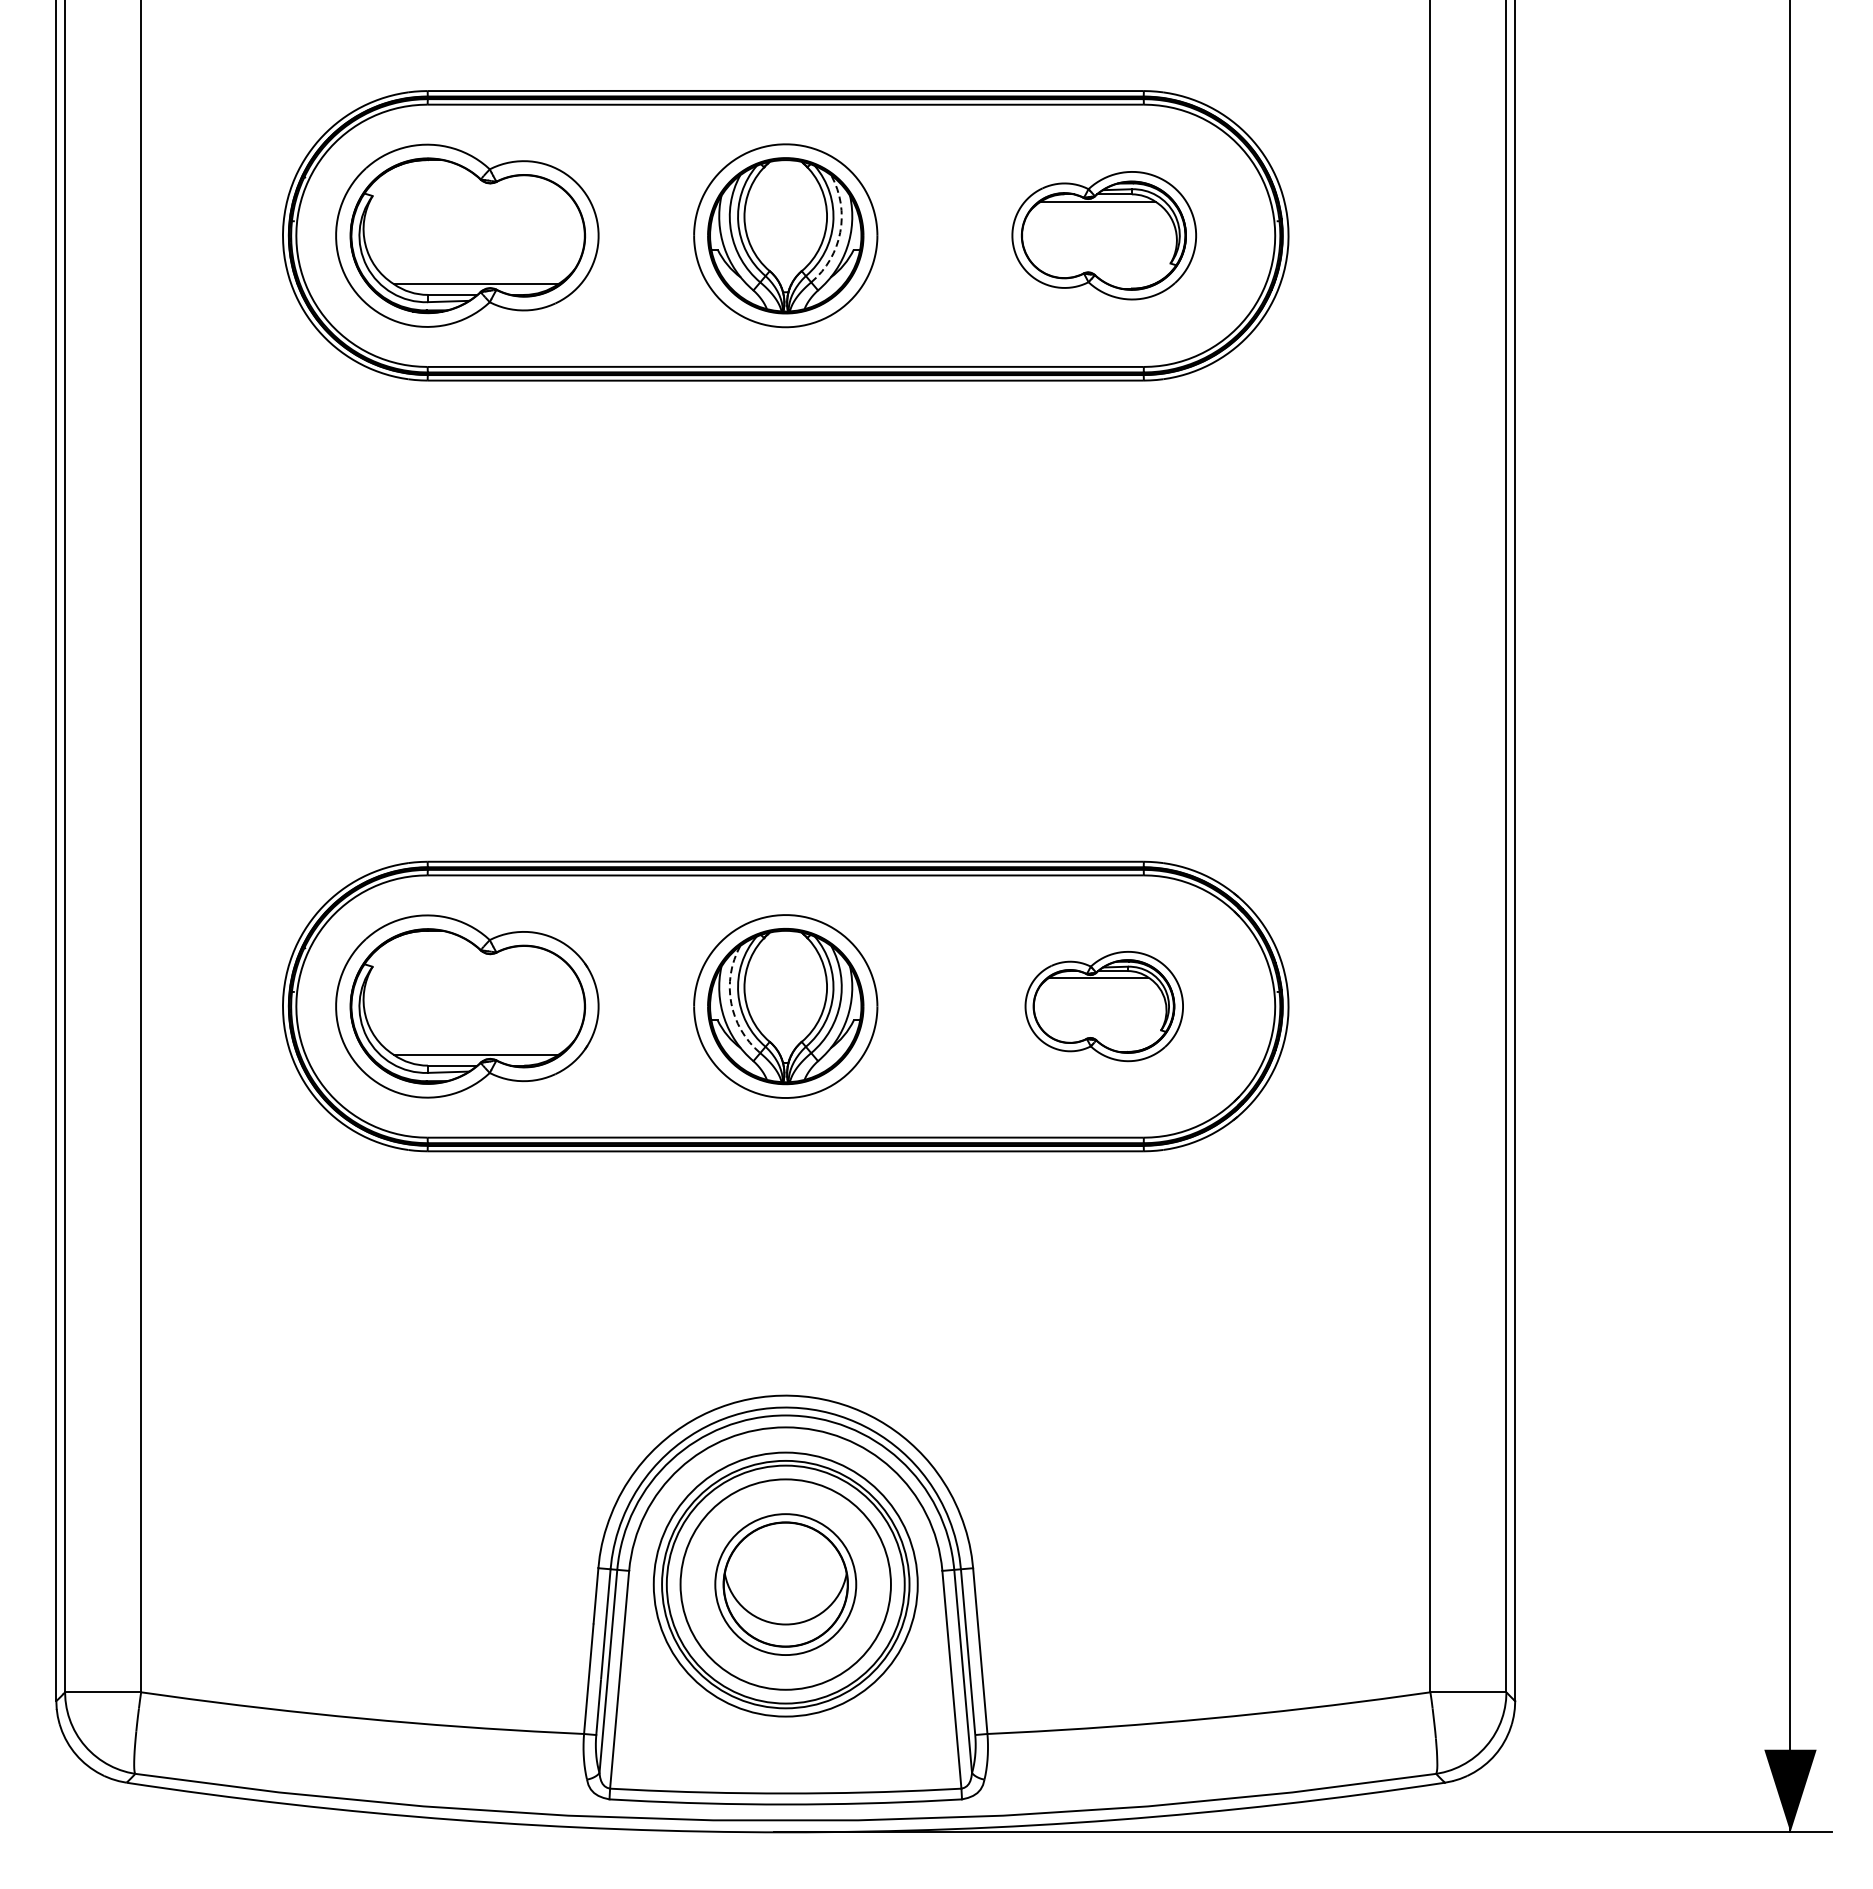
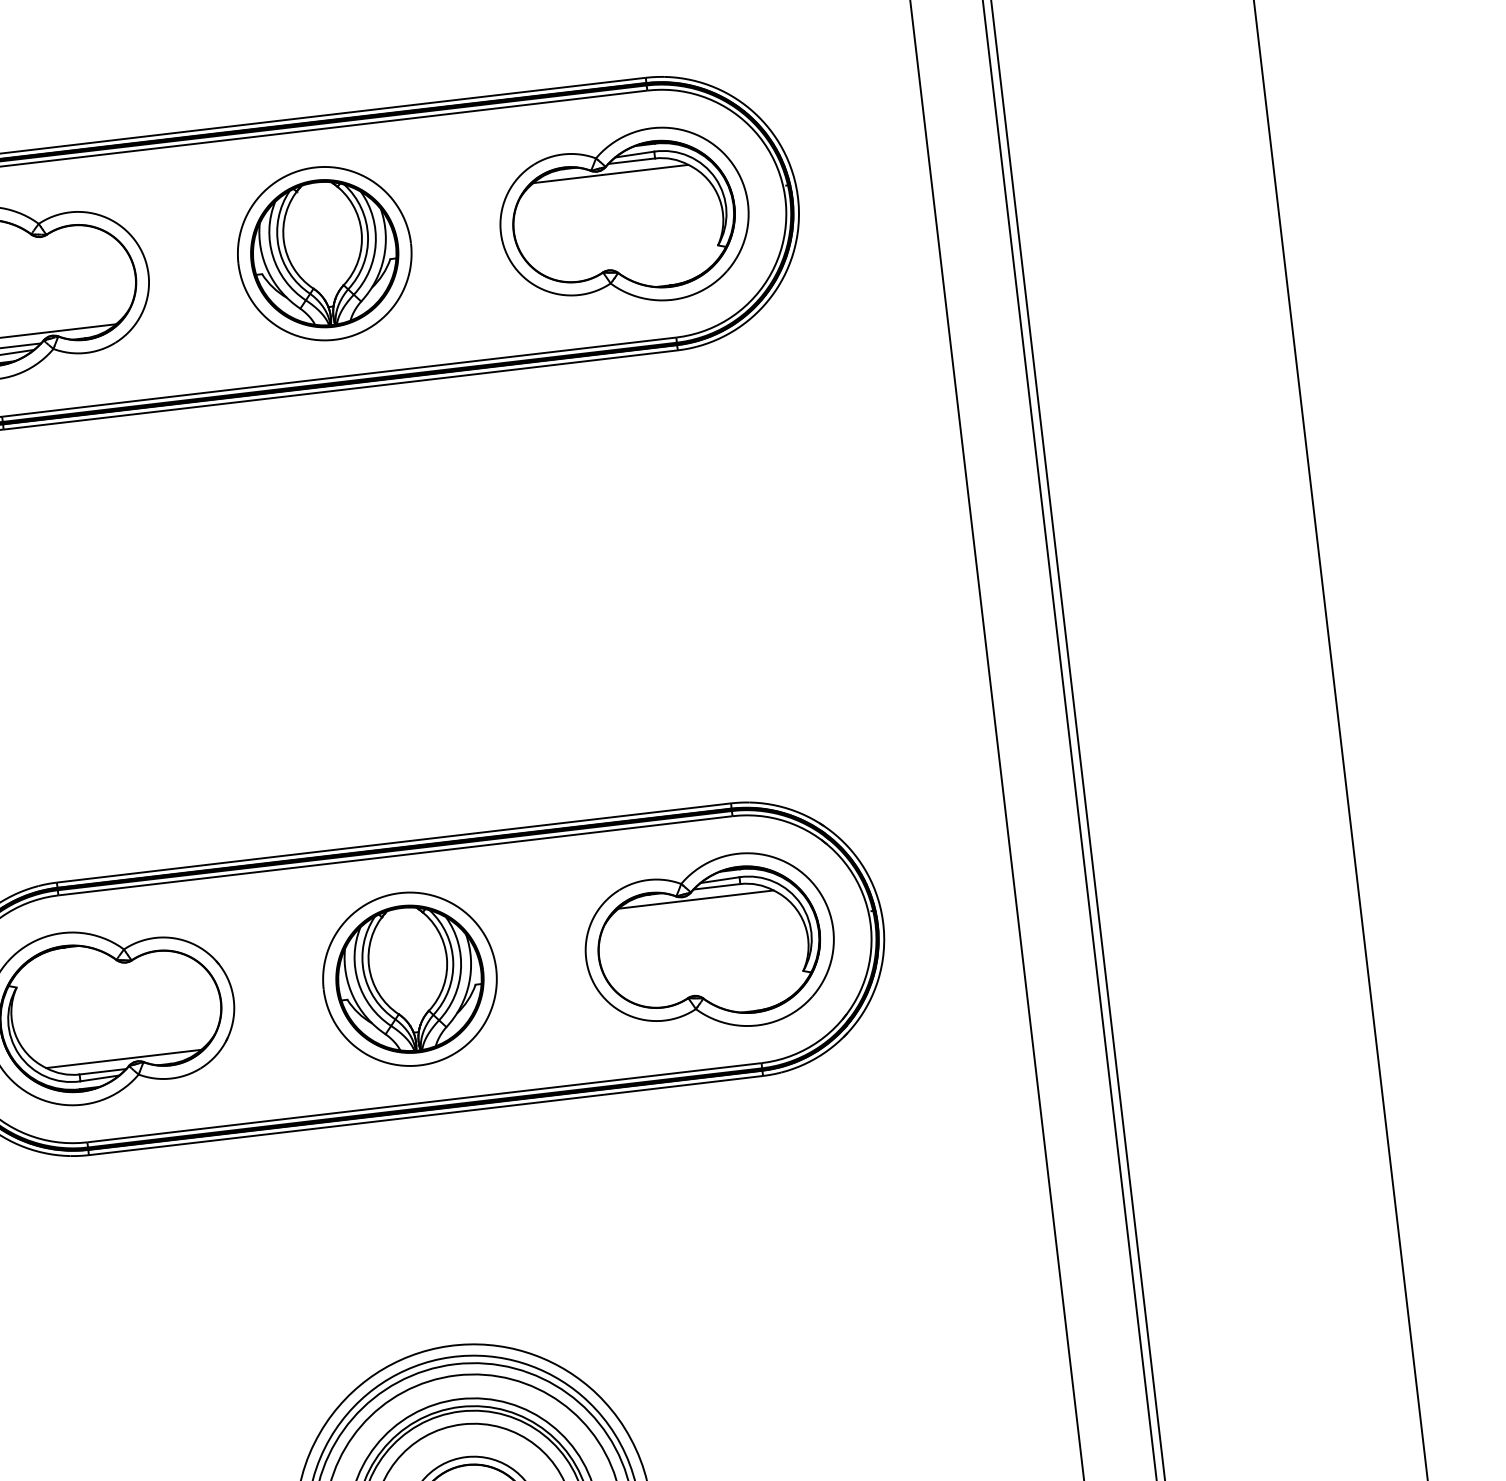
arc: (840, 232) -> (375, 244), dashed -> solid
part: (1104, 235) -> (624, 218), size x1.43
arc: (731, 1003) -> (358, 982), dashed -> solid
part: (1104, 1006) -> (710, 943), size x1.67

